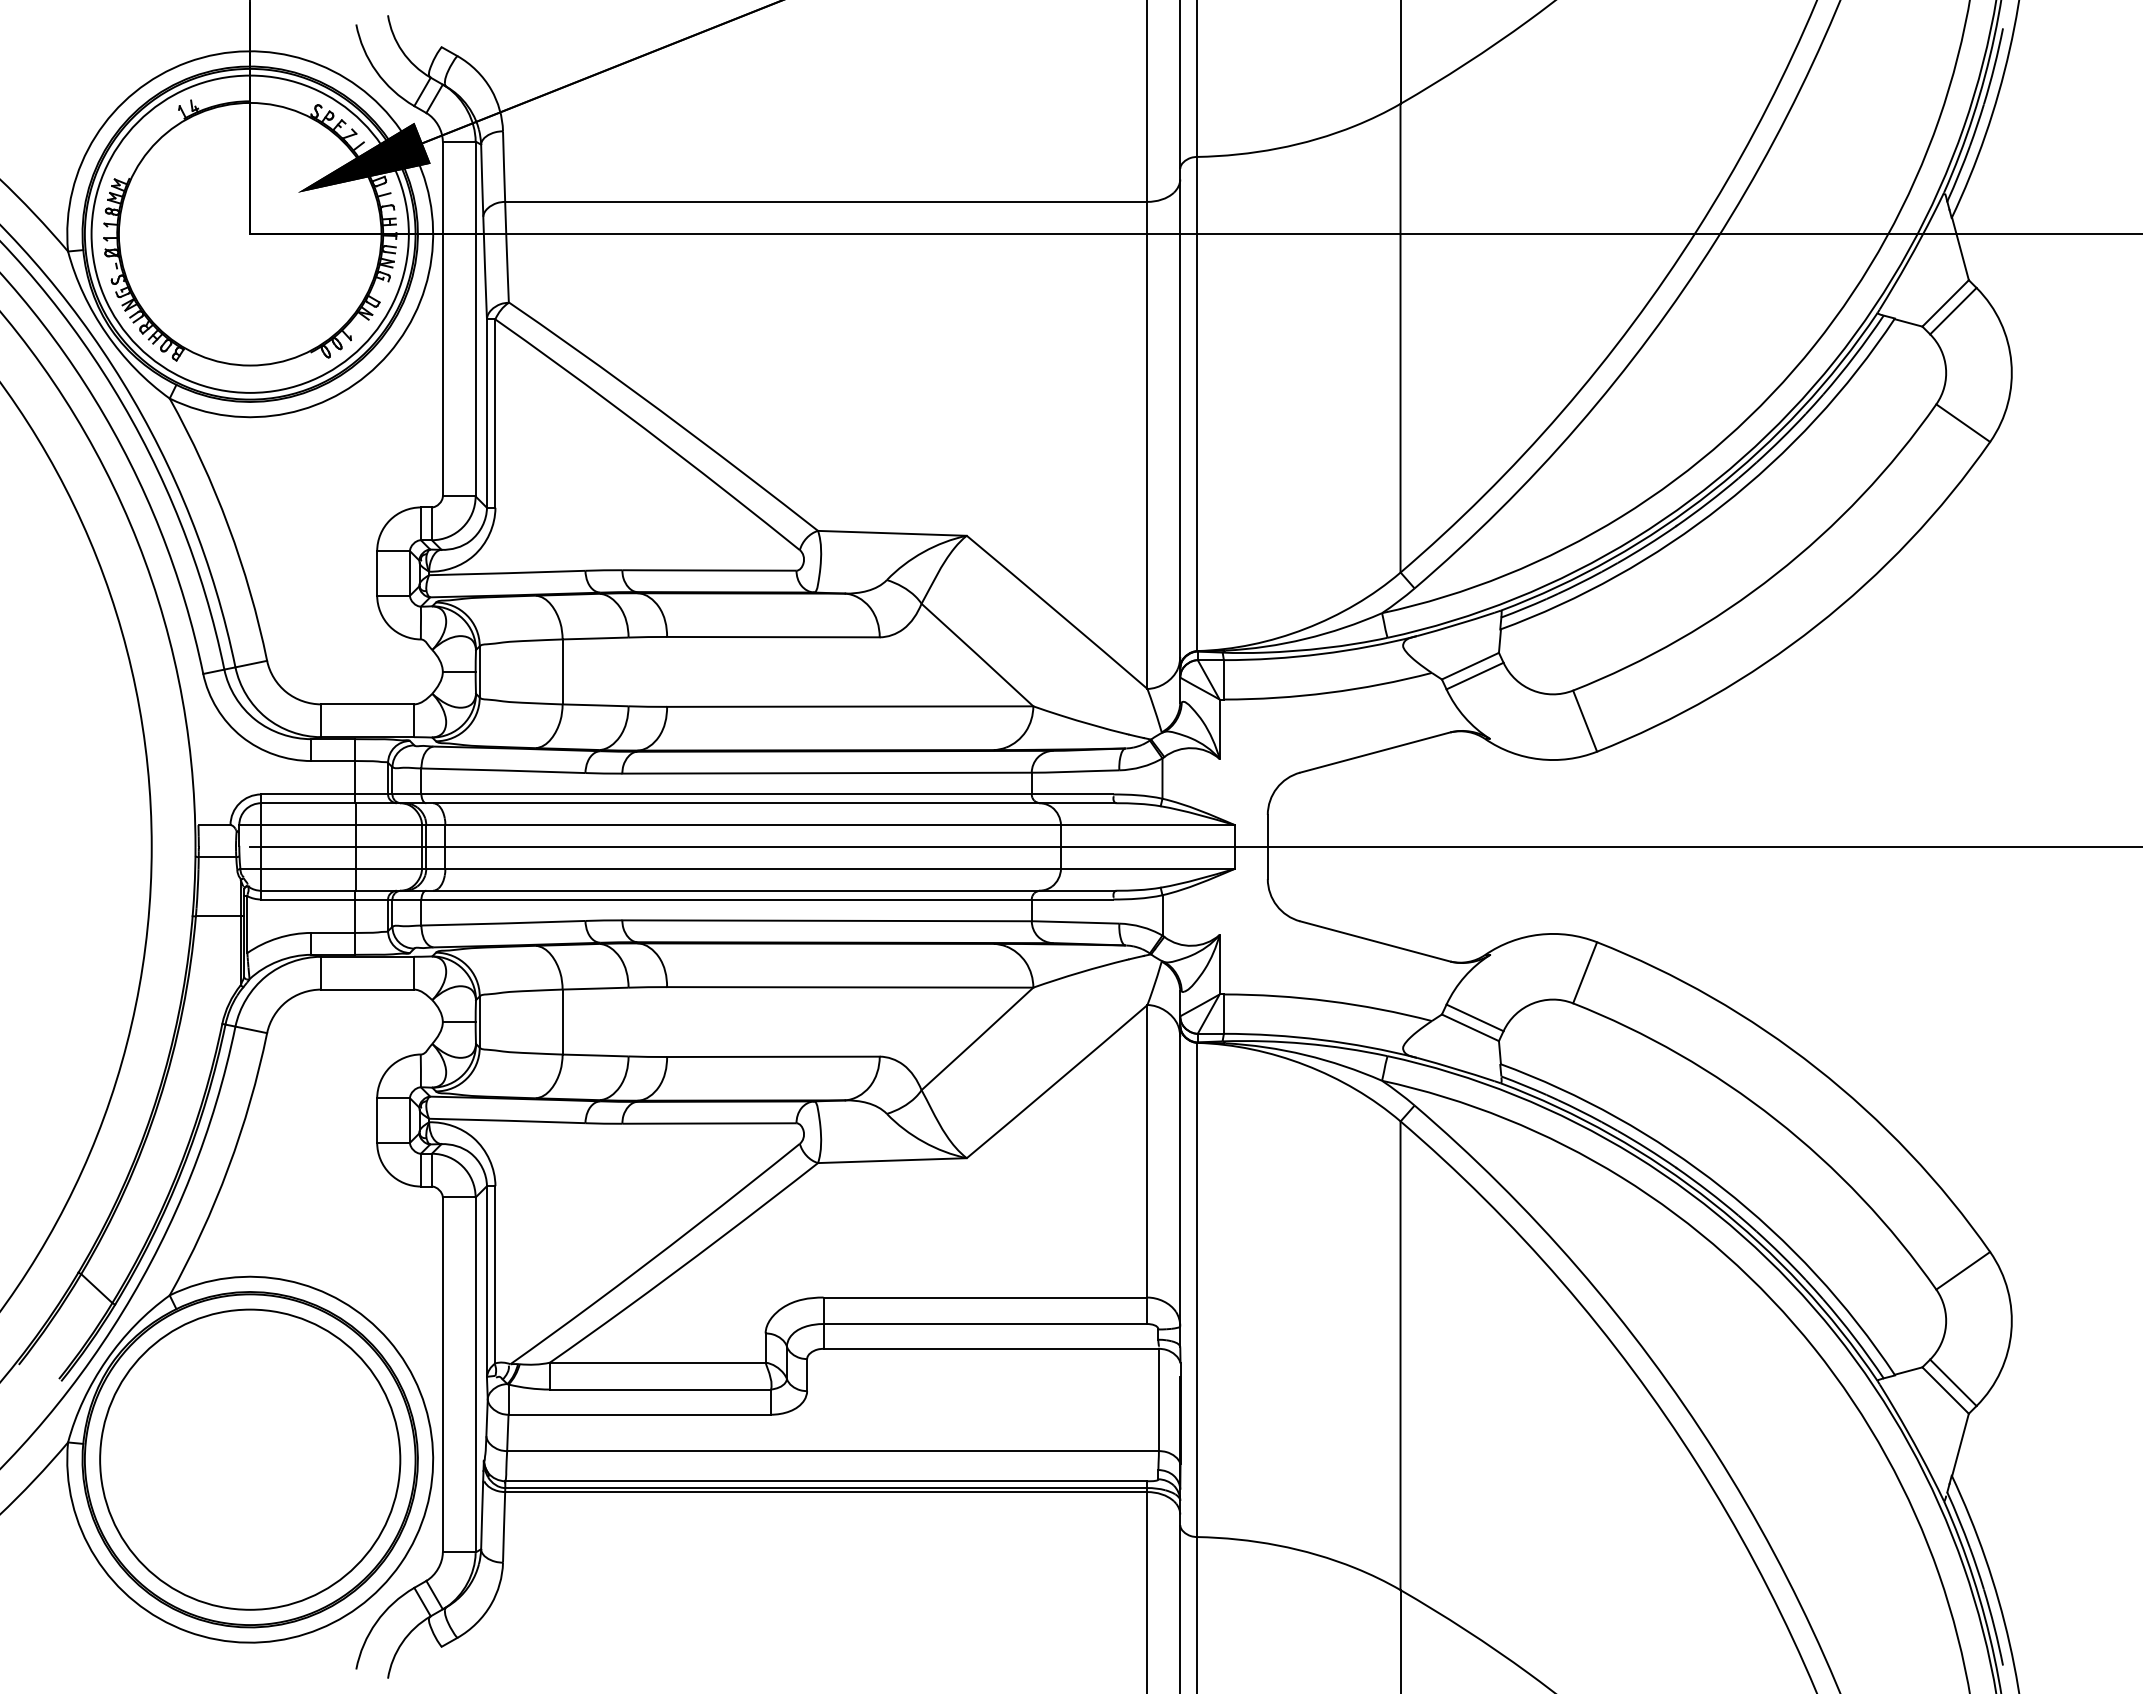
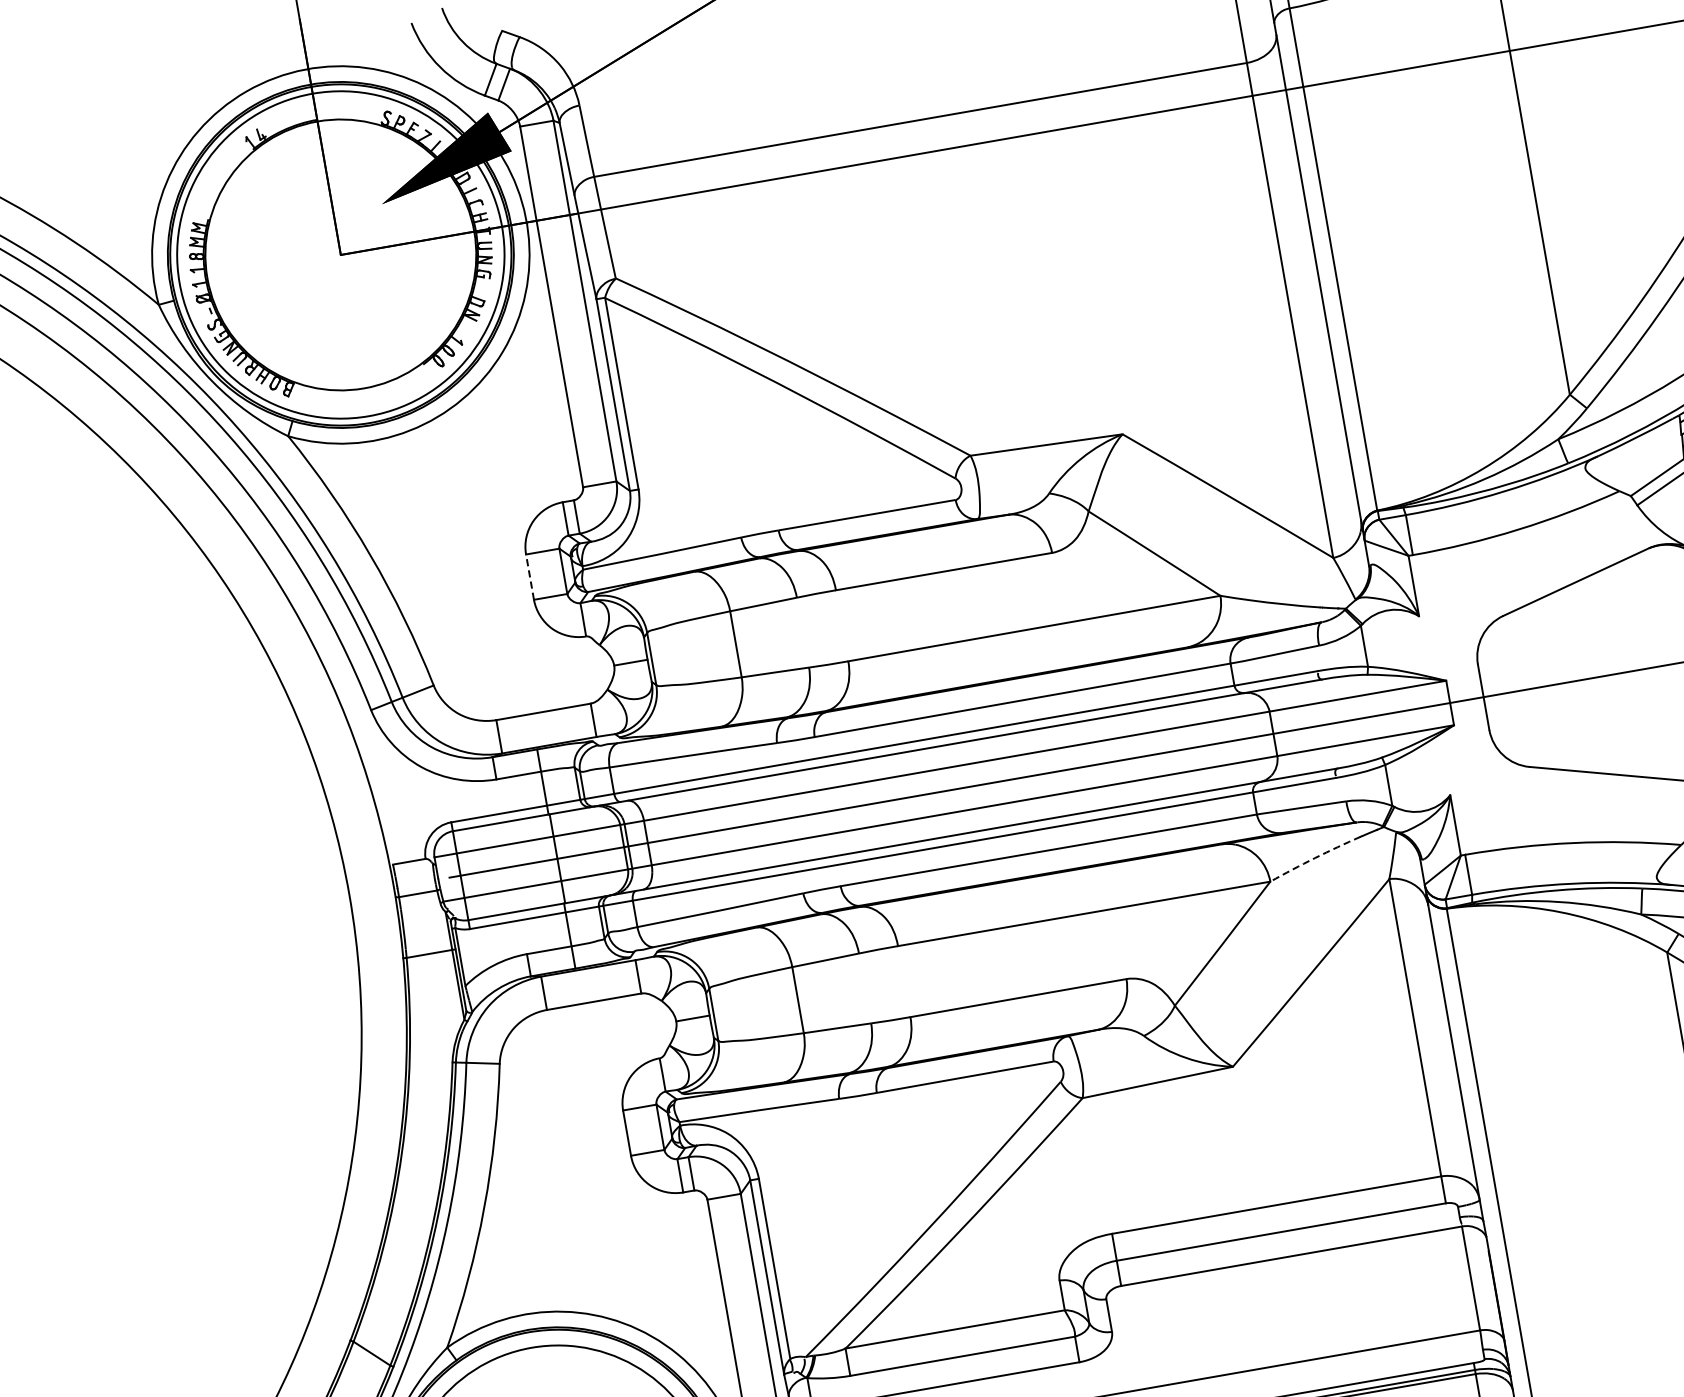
line: (377, 572) -> (530, 576), solid -> dashed
arc: (1079, 972) -> (1314, 858), solid -> dashed

